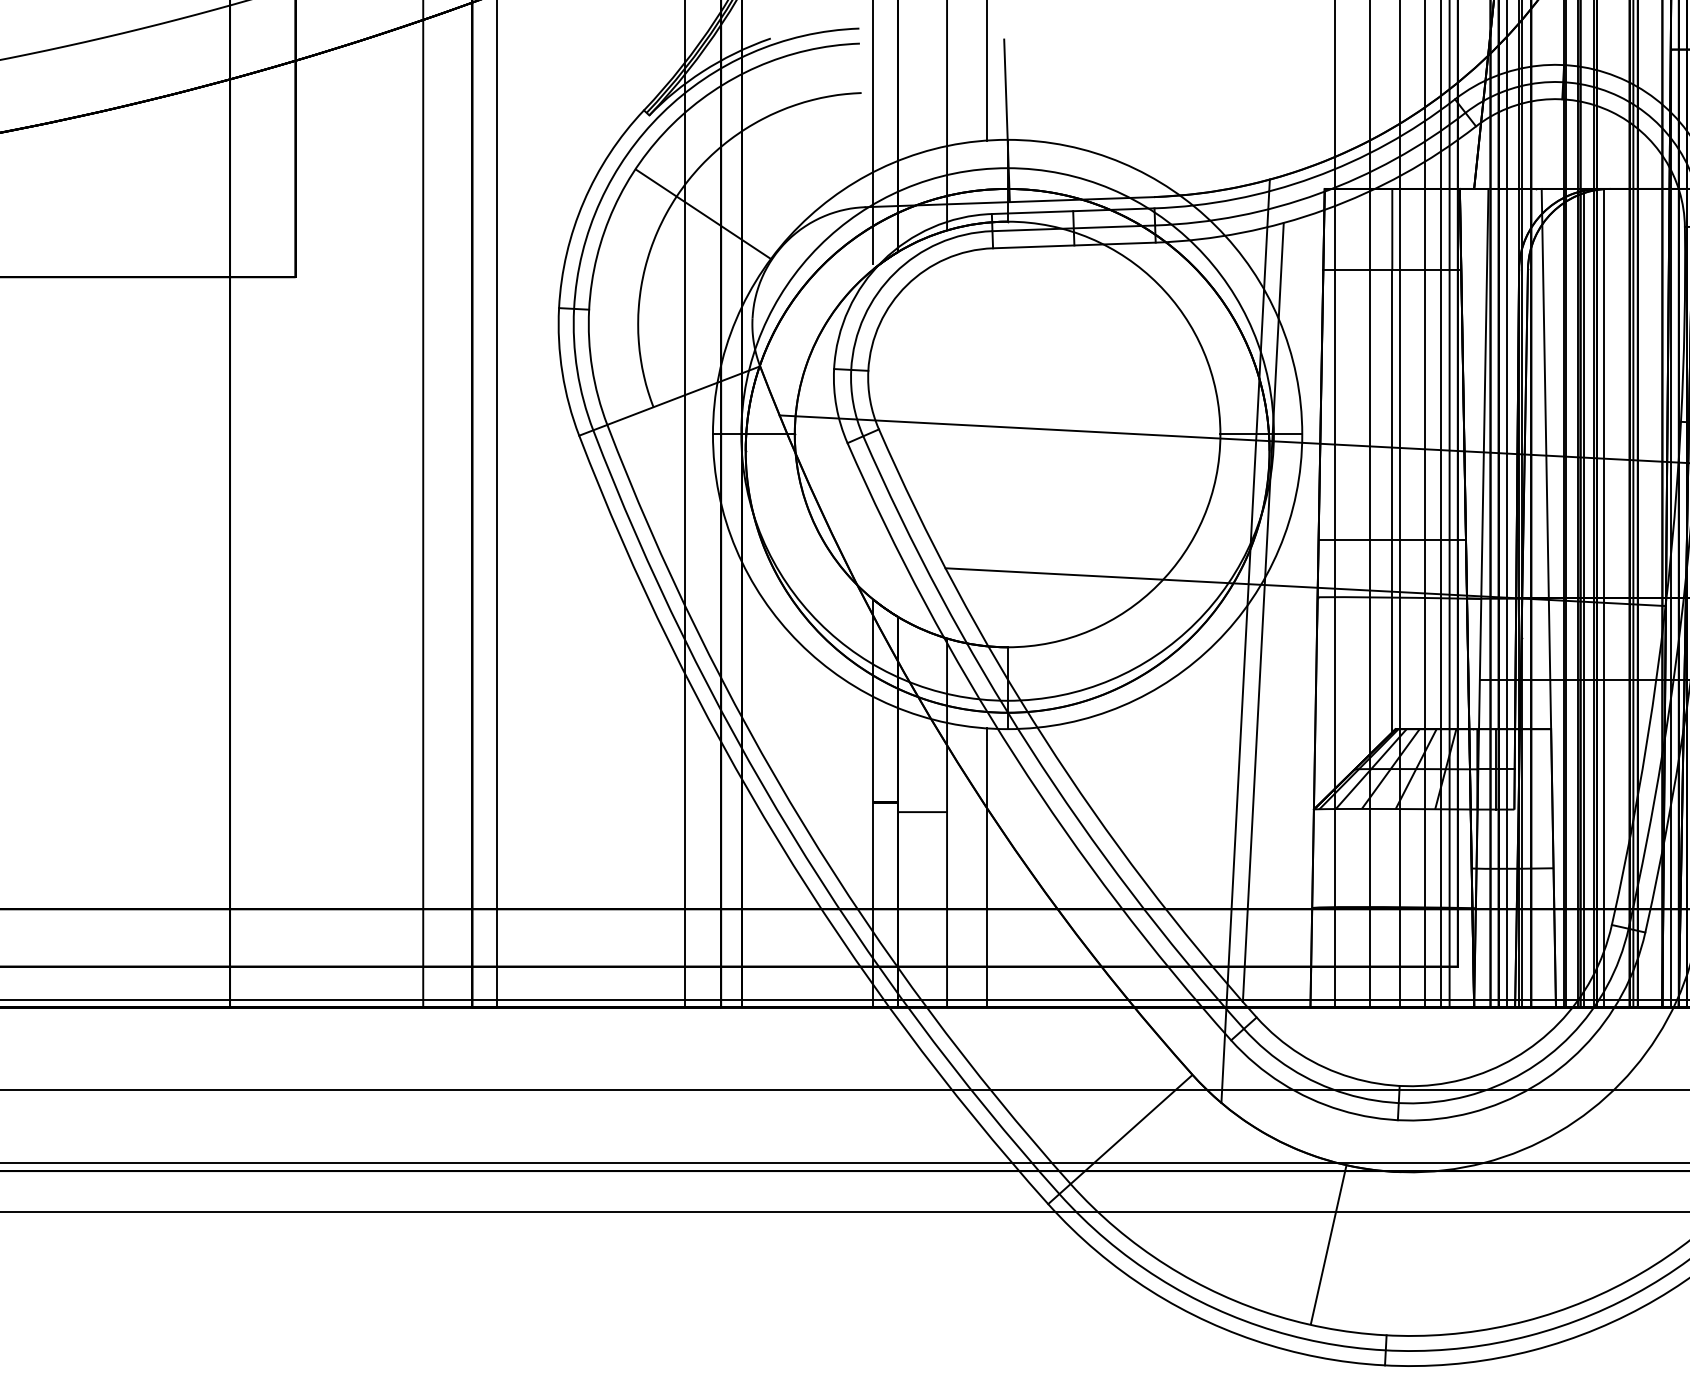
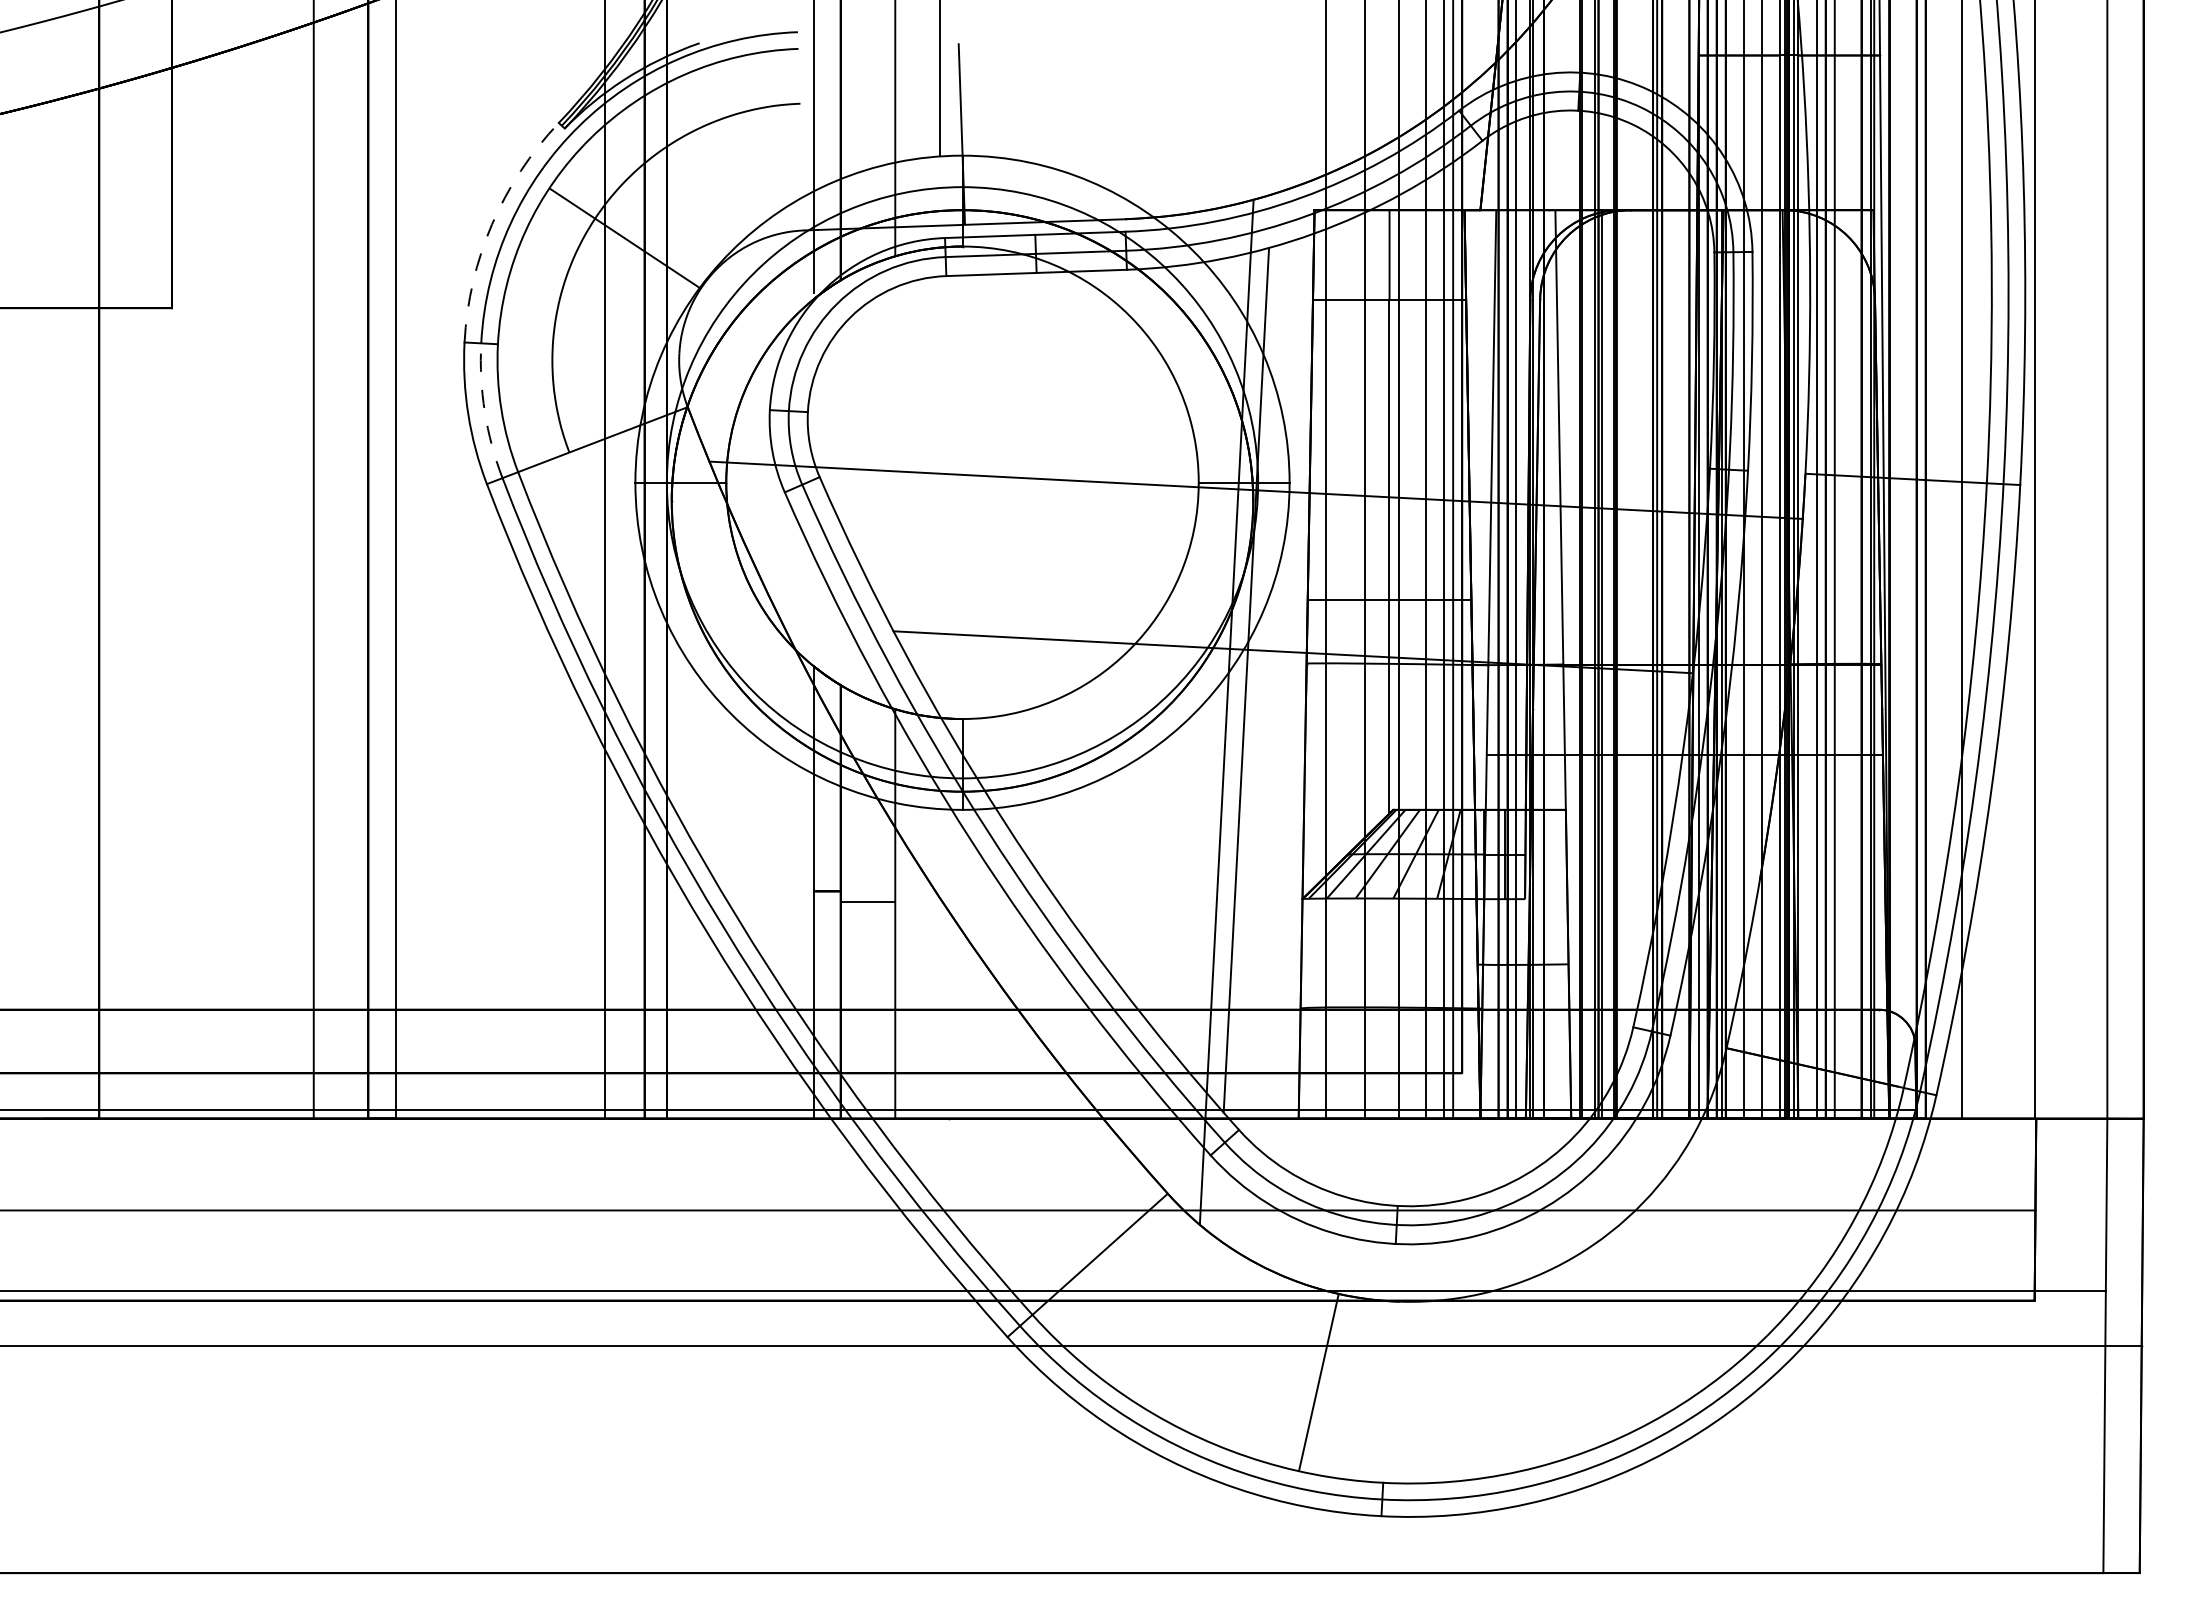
arc: (584, 201) -> (492, 224), solid -> dashed
arc: (577, 370) -> (484, 411), solid -> dashed
line: (1603, 598) -> (1624, 664), removed
line: (986, 867) -> (939, 963), removed

